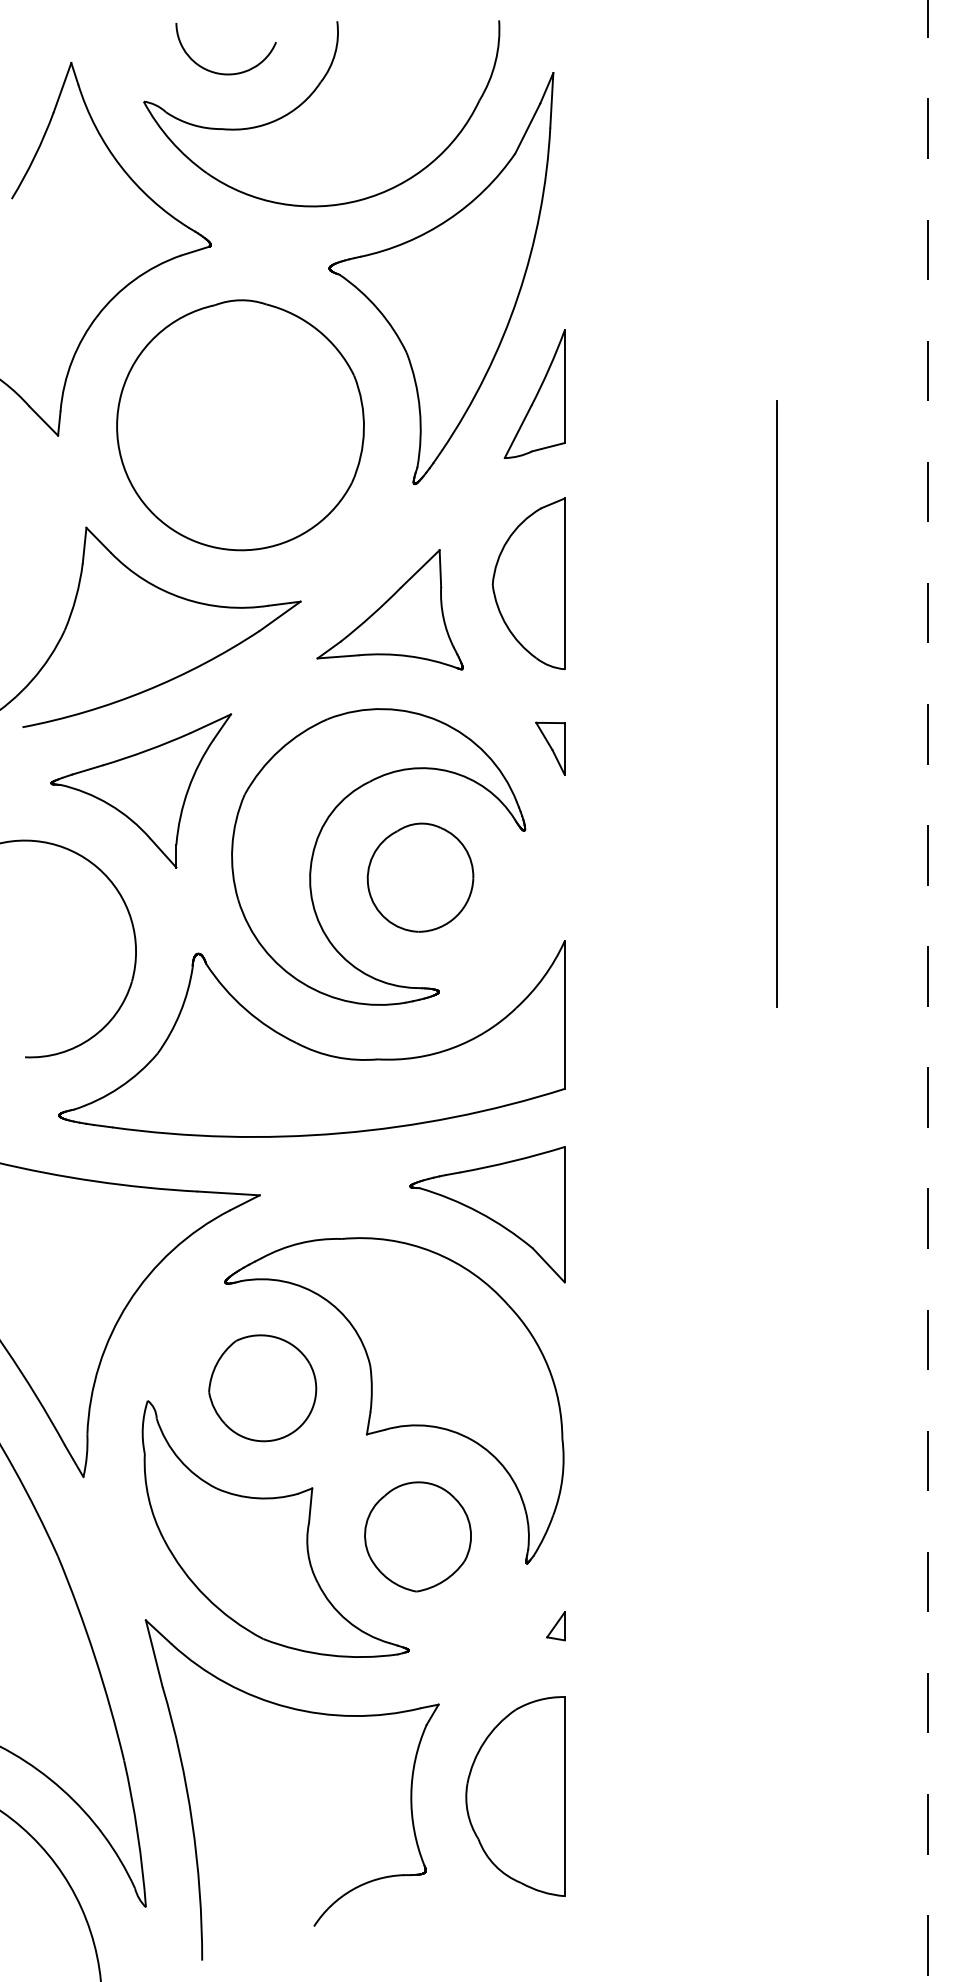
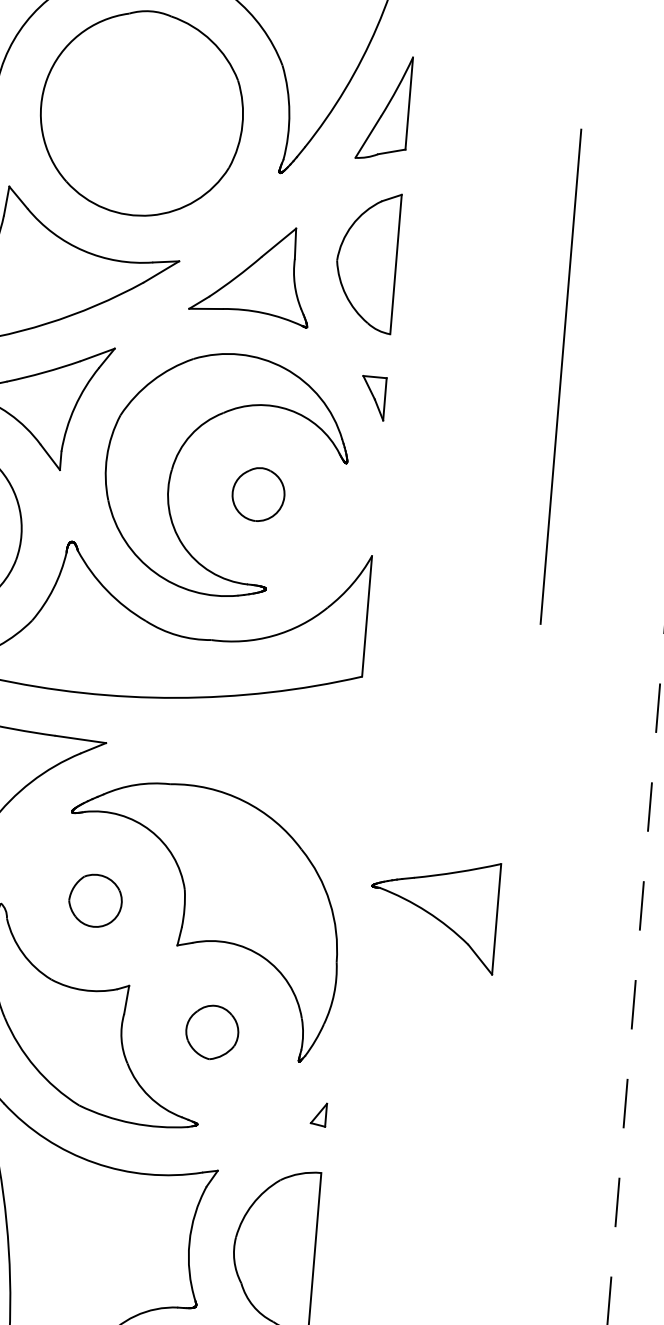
part: (420, 877) -> (258, 494), size x0.6
part: (487, 1214) -> (433, 913), moved
part: (262, 1388) -> (95, 900), size x0.6
part: (417, 1536) -> (211, 1032), size x0.6

